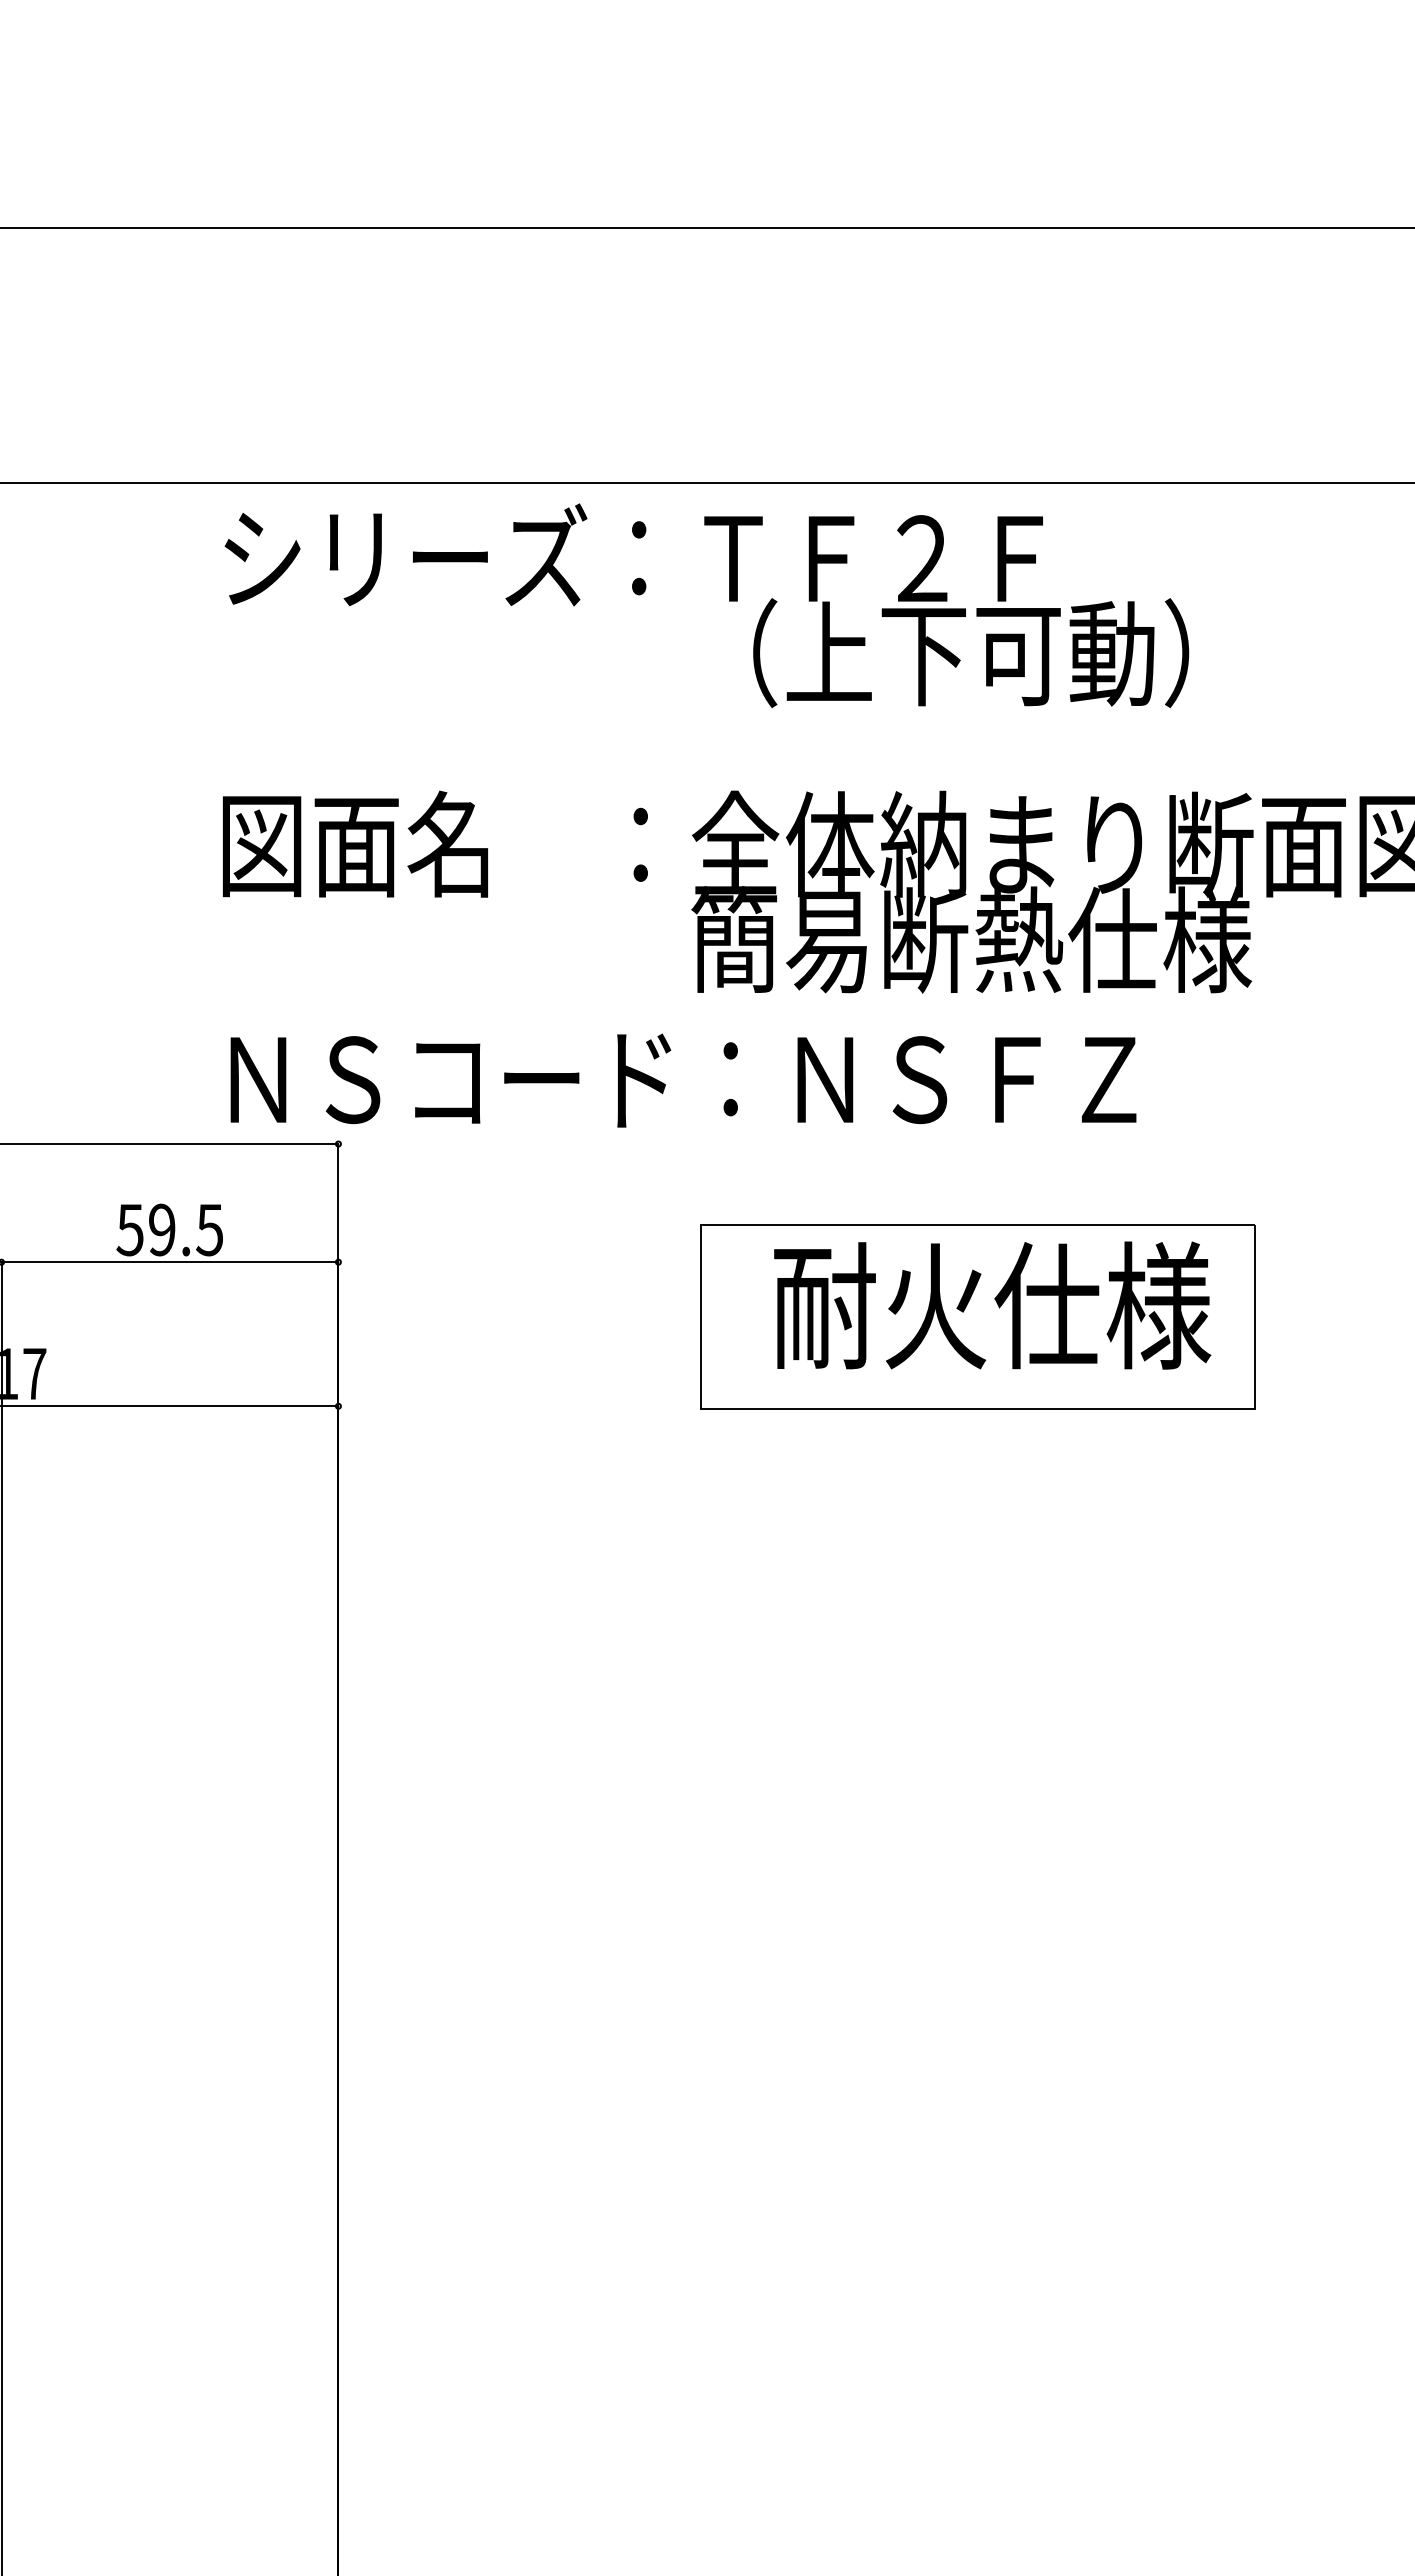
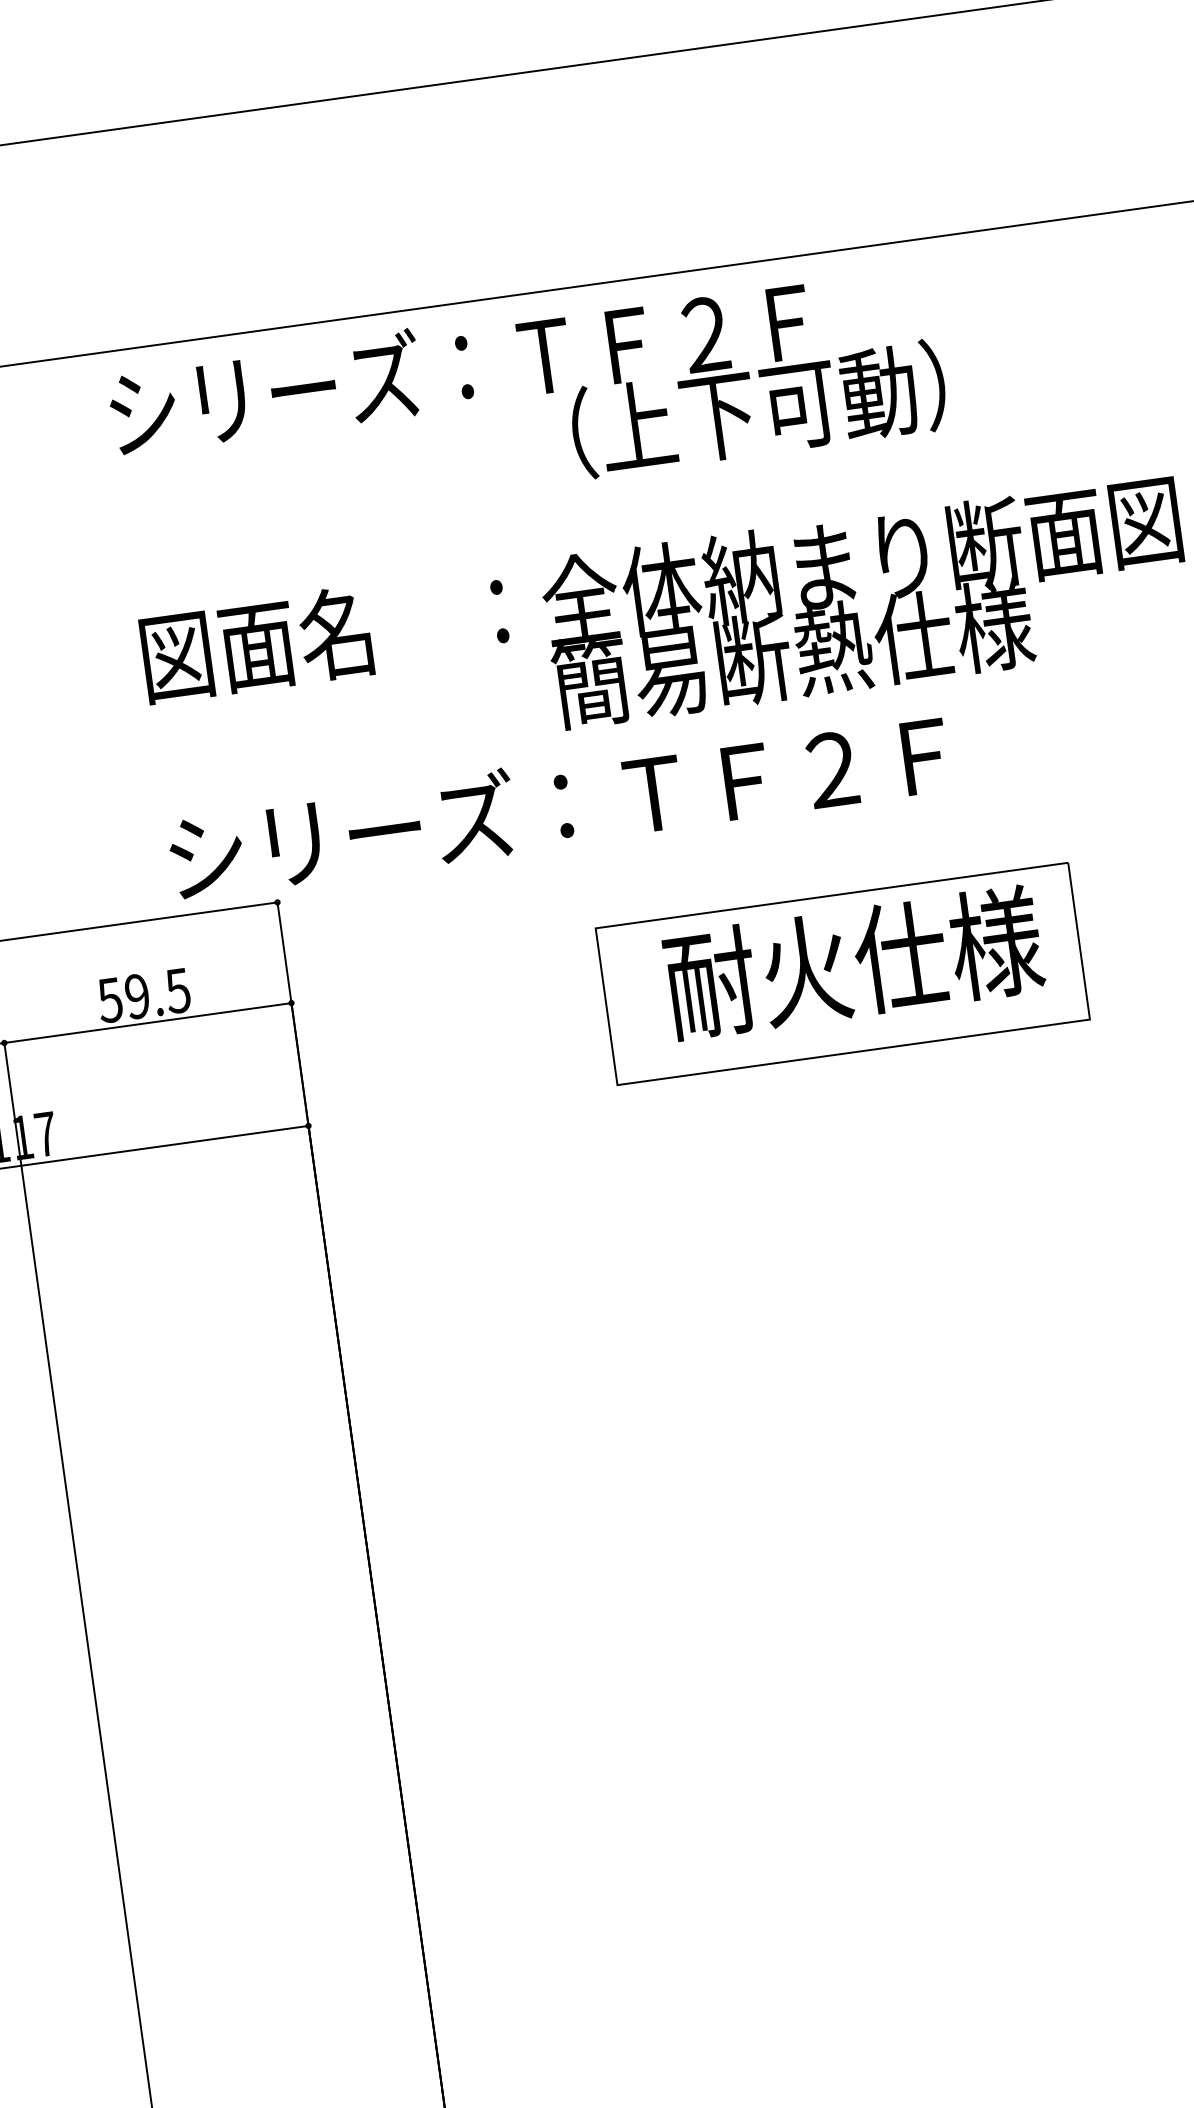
text: (679, 1075) -> (560, 803), ＮＳコード：ＮＳＦＺ -> シリーズ：ＴＦ２Ｆ

